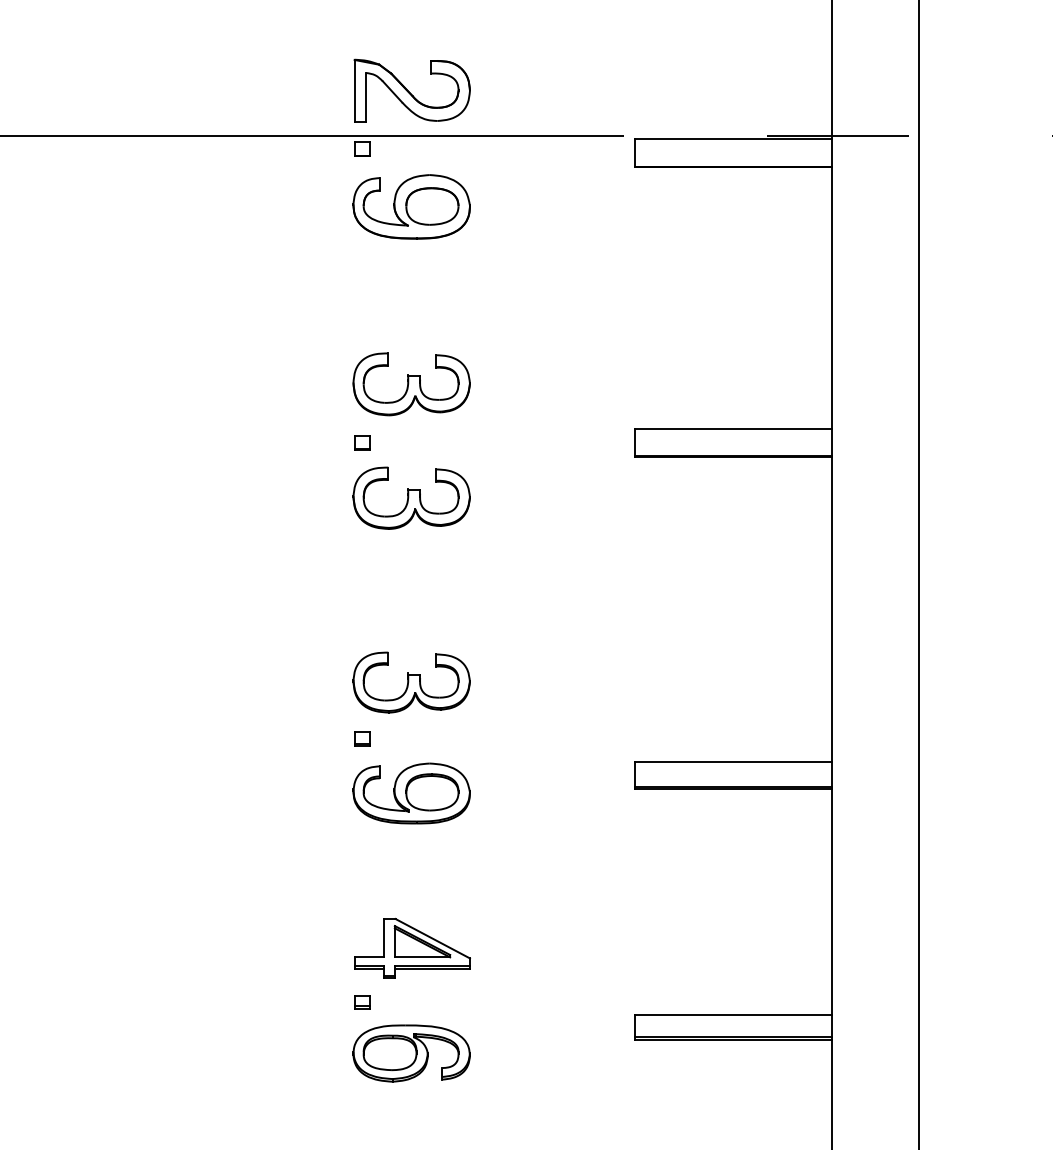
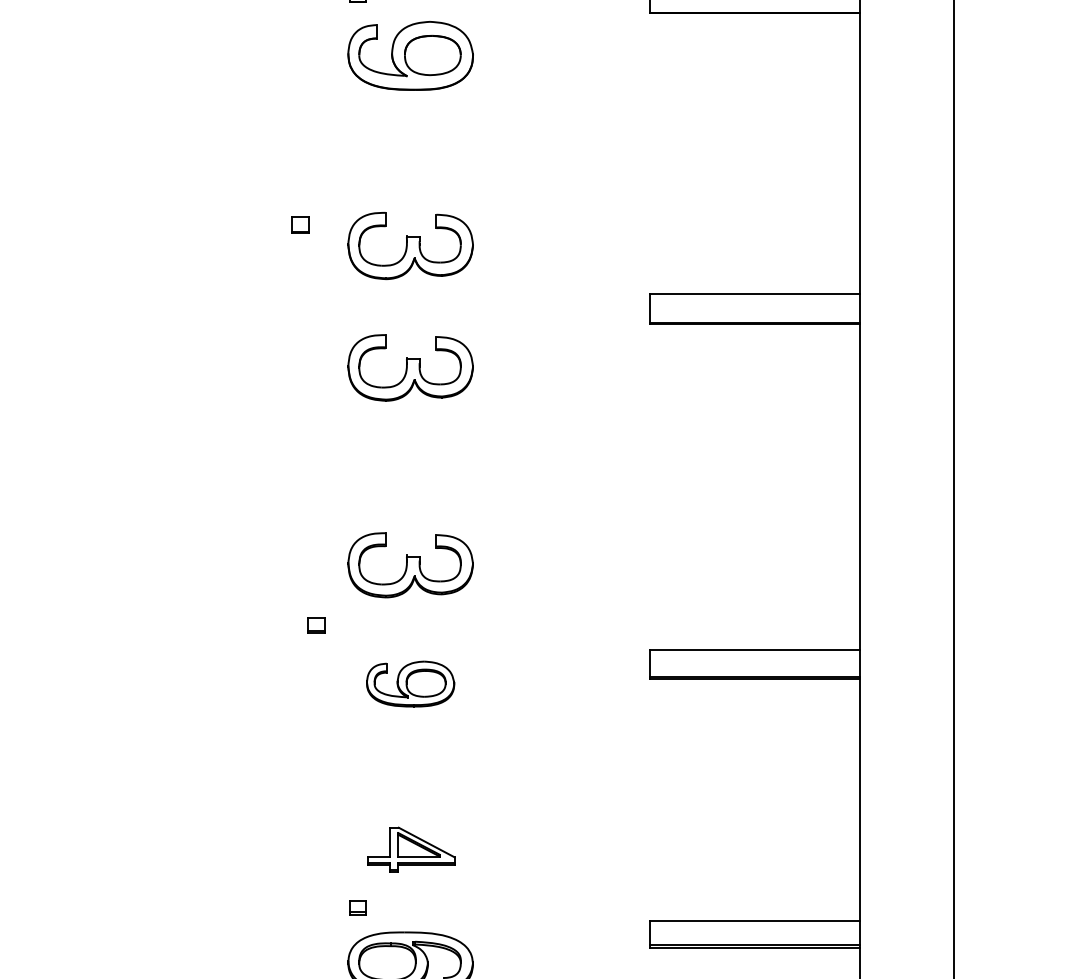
part: (362, 442) -> (300, 224), moved
part: (362, 738) -> (316, 625), moved
part: (411, 793) -> (410, 684), size x0.7
part: (412, 947) -> (411, 848), size x0.7

